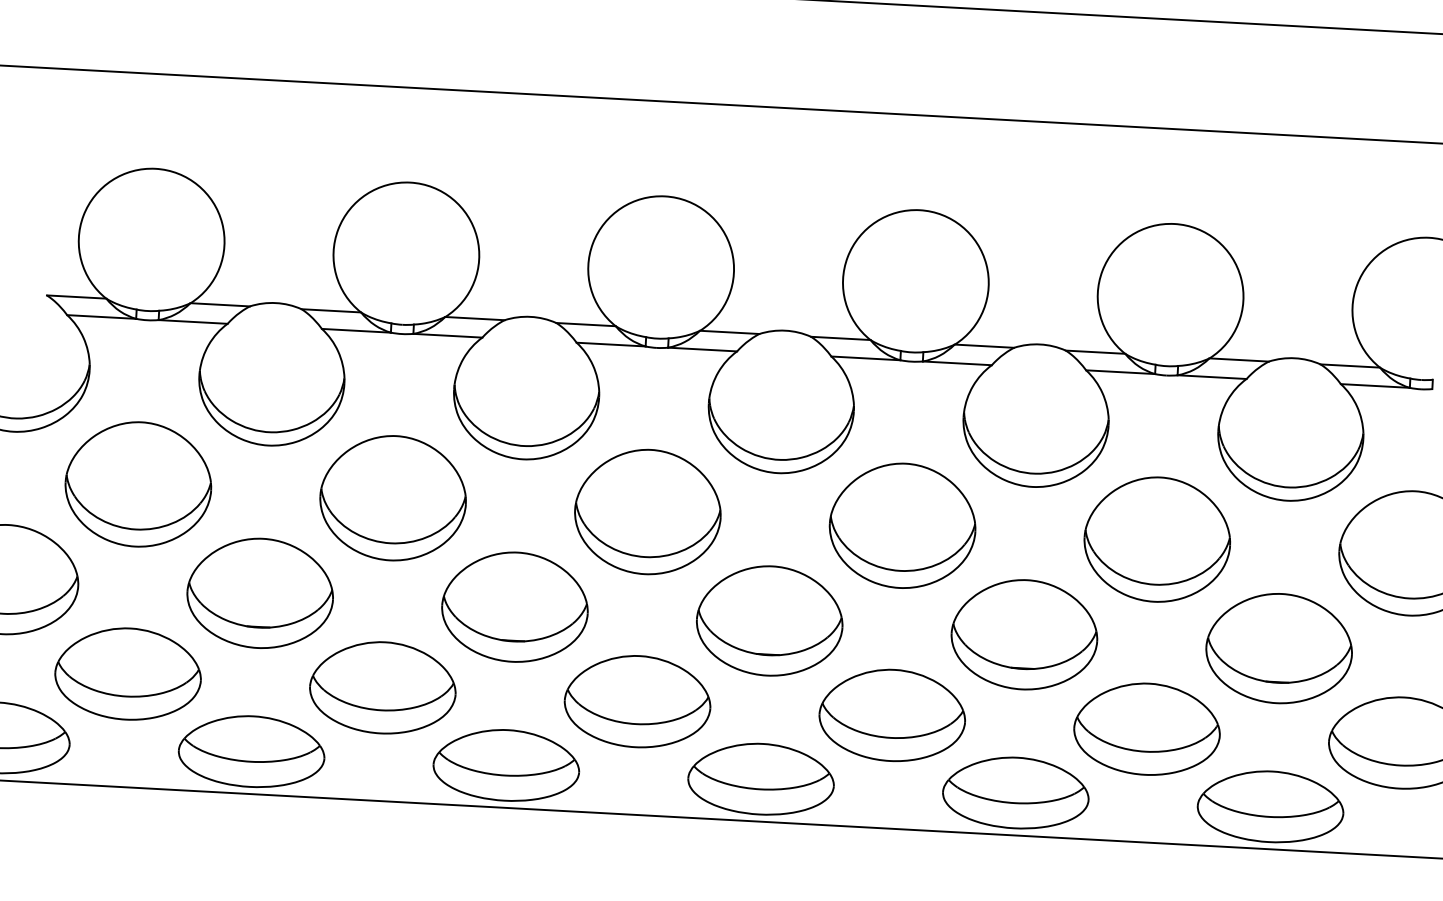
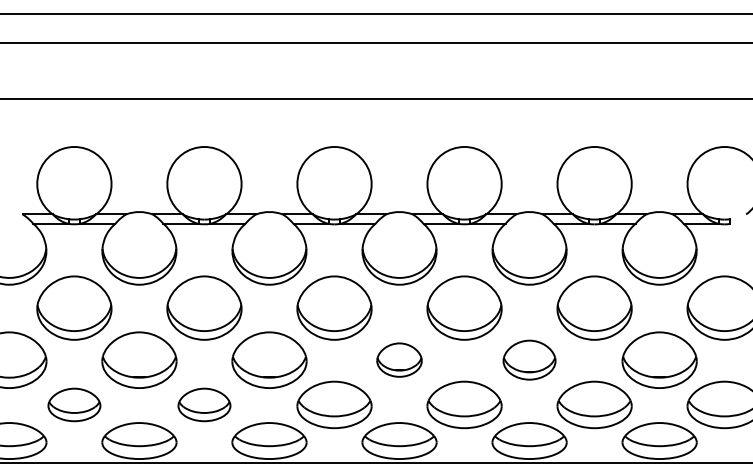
part: (769, 619) -> (399, 359), size x0.6
part: (1024, 633) -> (529, 359), size x0.7
part: (128, 673) -> (74, 404), size x0.7
part: (383, 687) -> (204, 404), size x0.7

